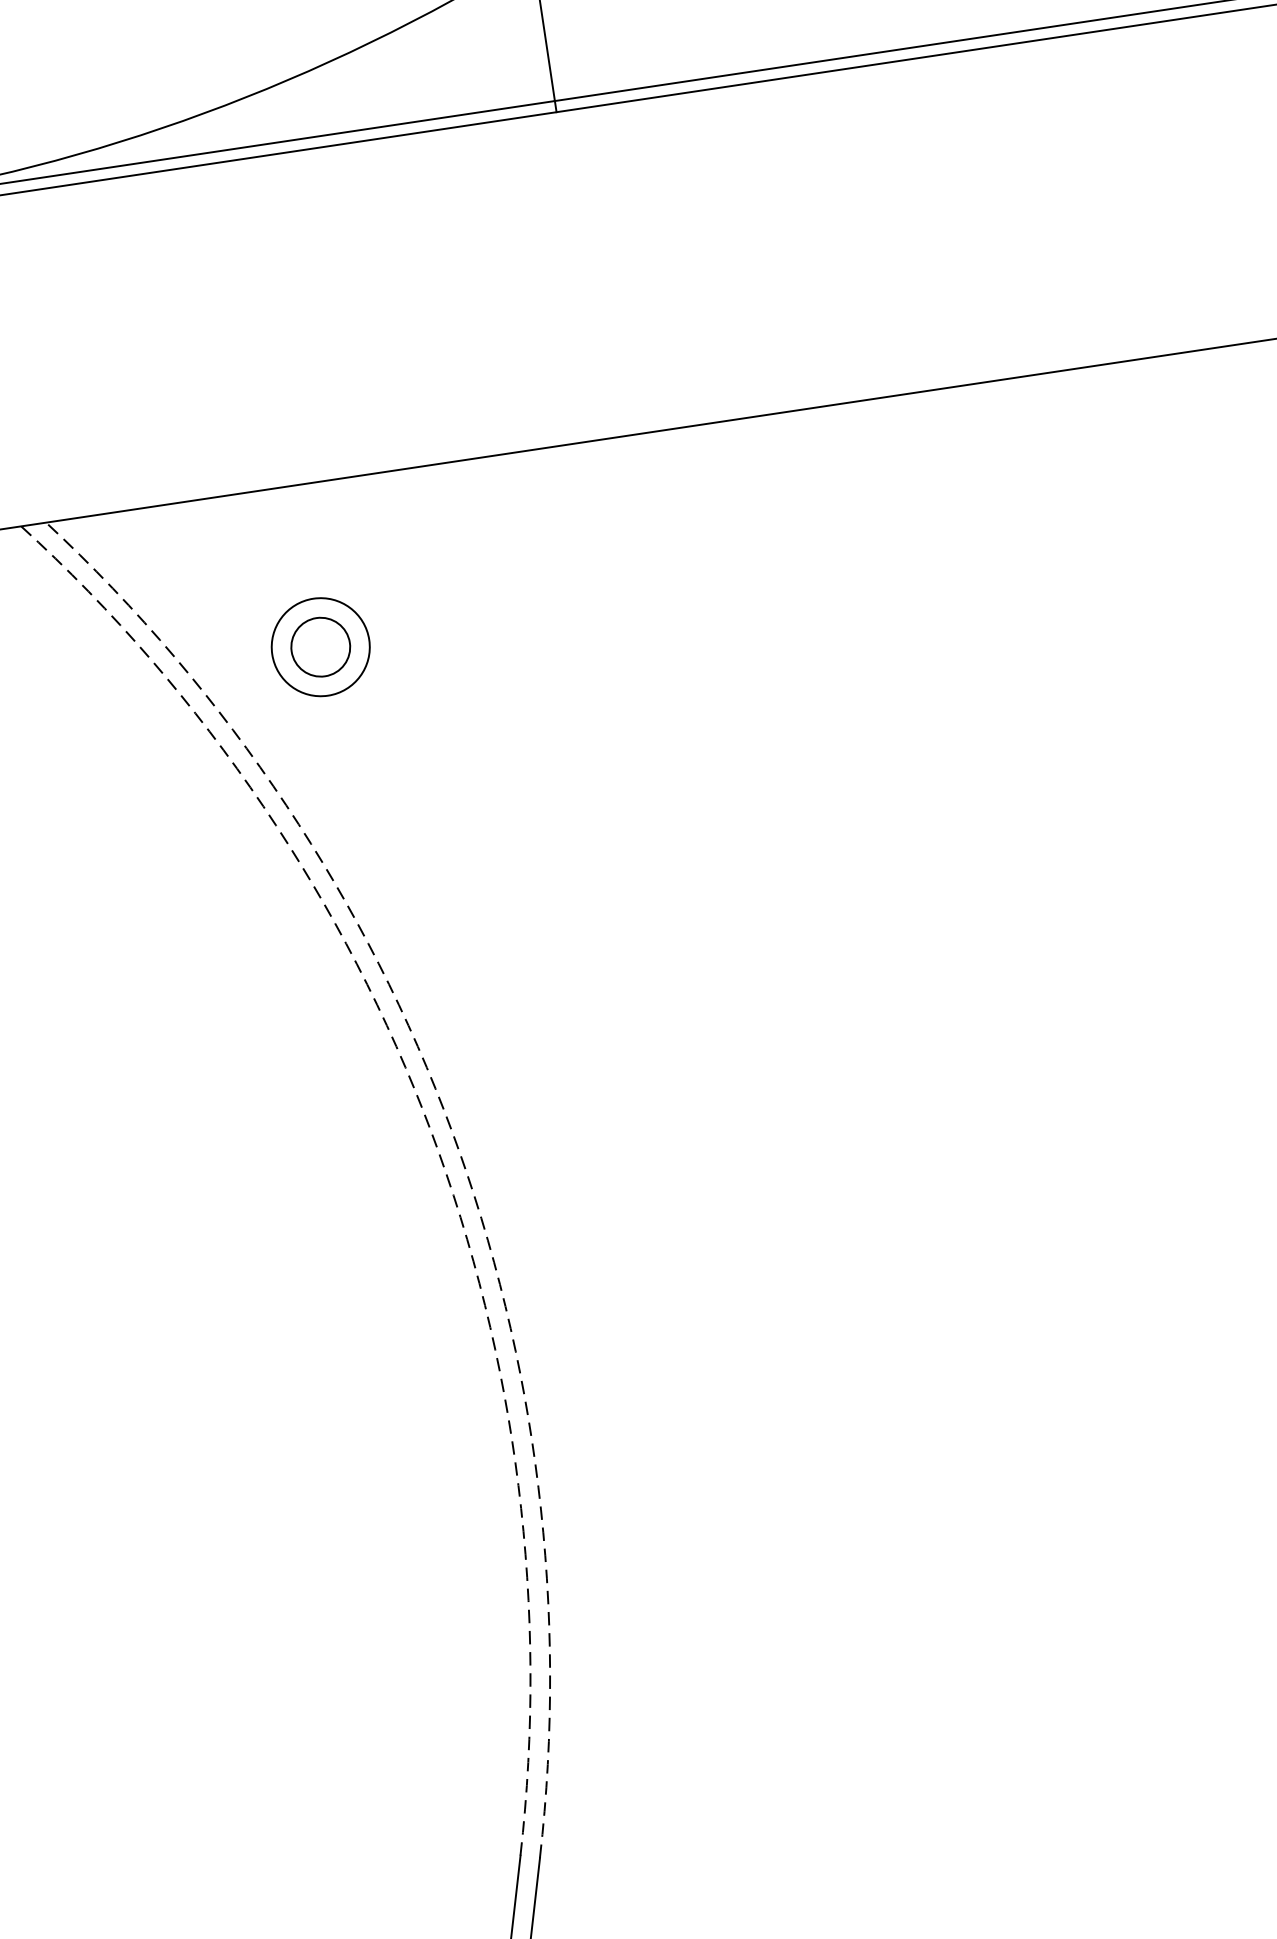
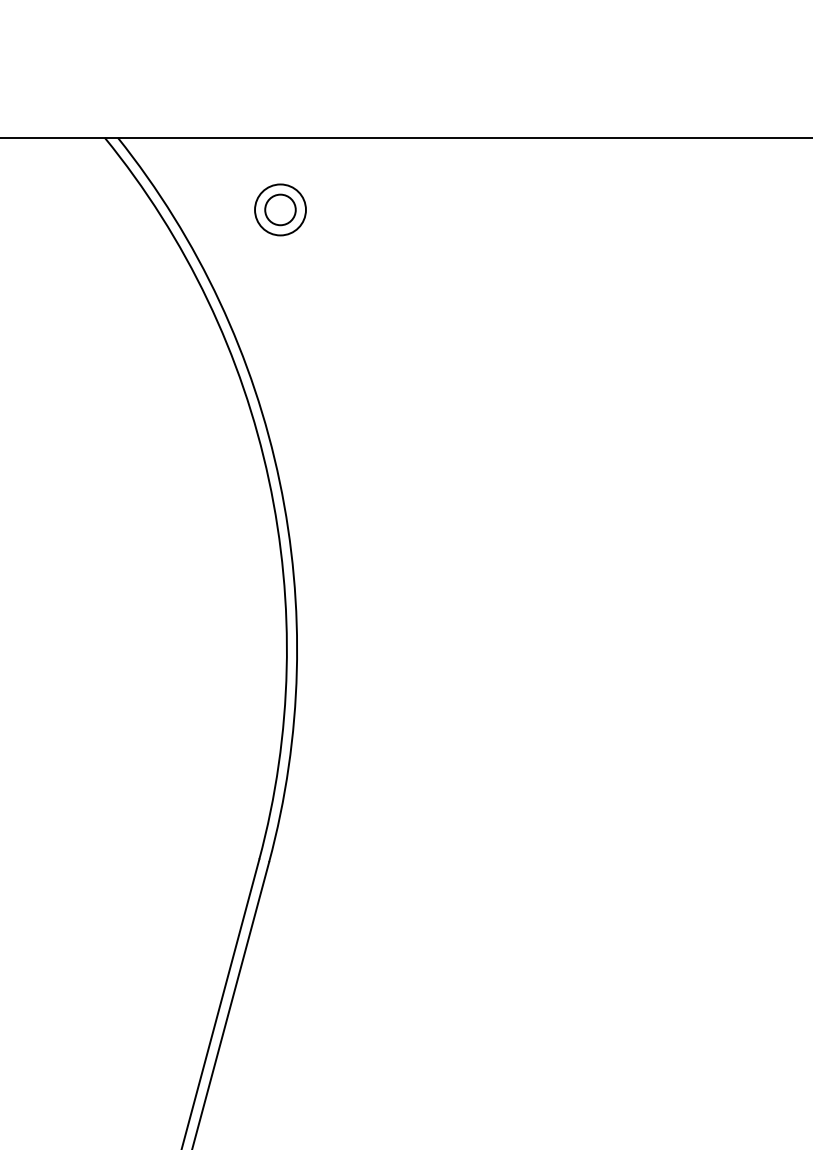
part: (320, 646) -> (280, 209), moved
arc: (451, 1130) -> (279, 481), dashed -> solid
arc: (430, 1131) -> (268, 480), dashed -> solid

